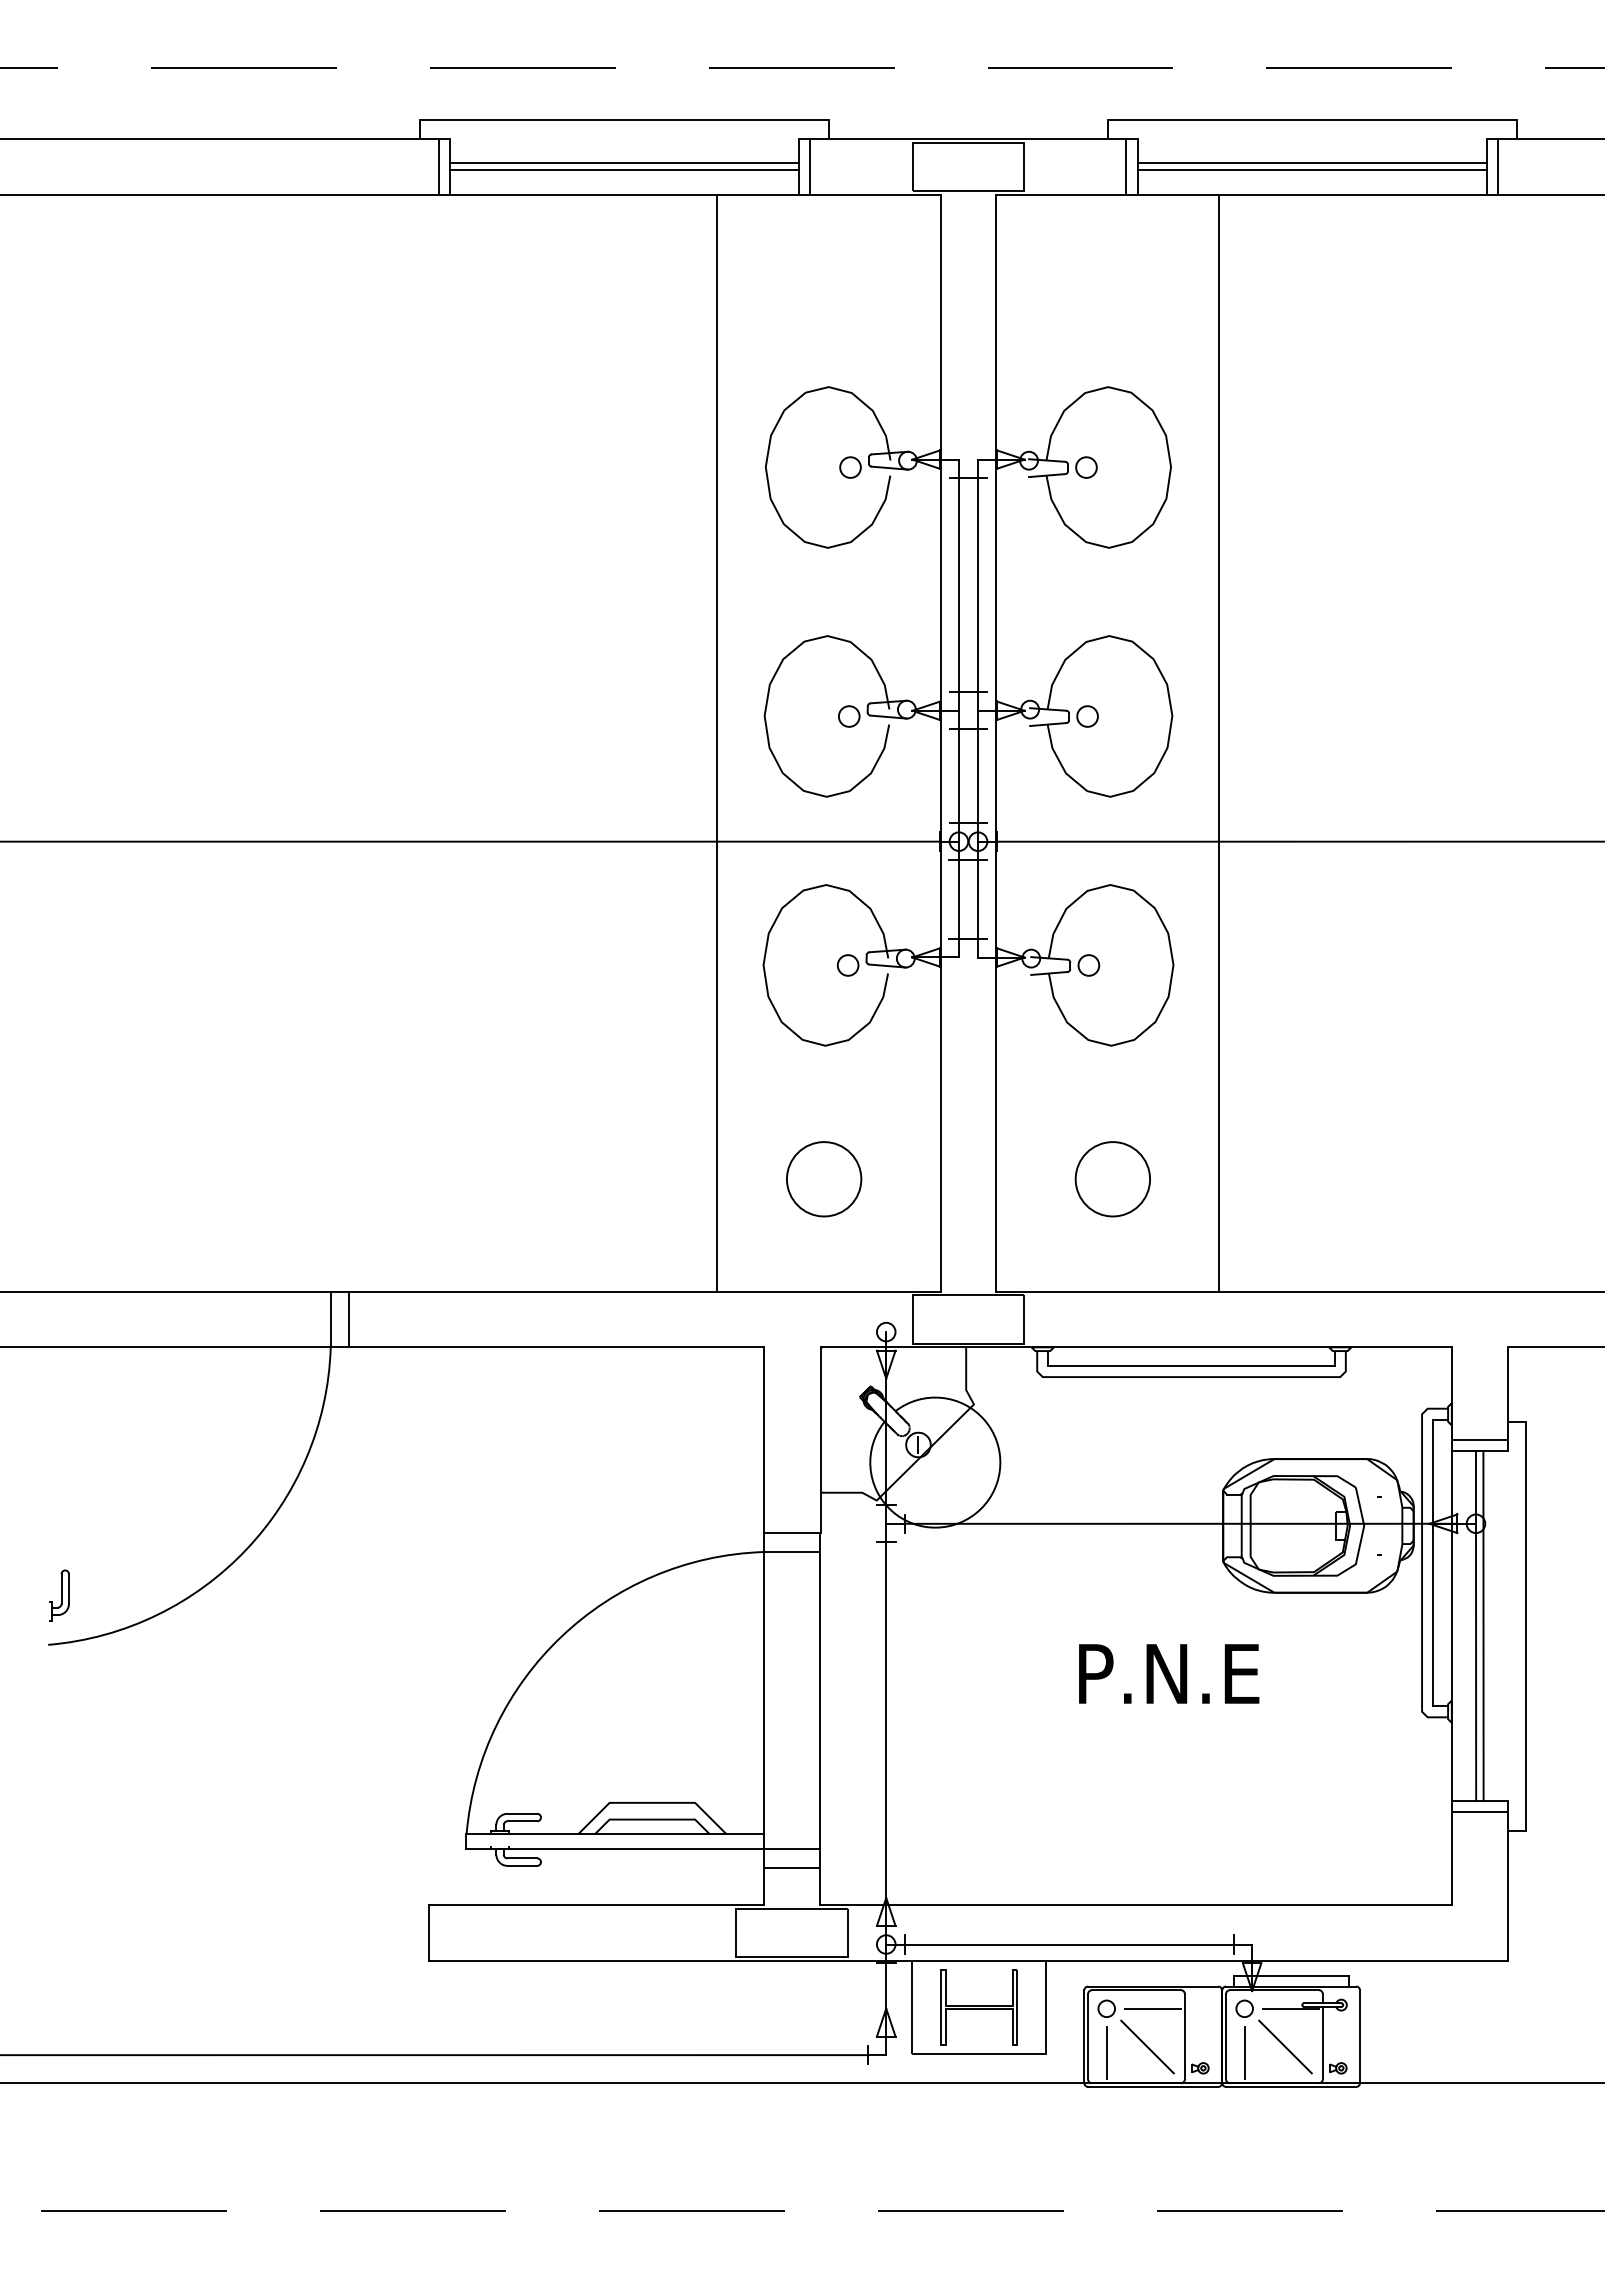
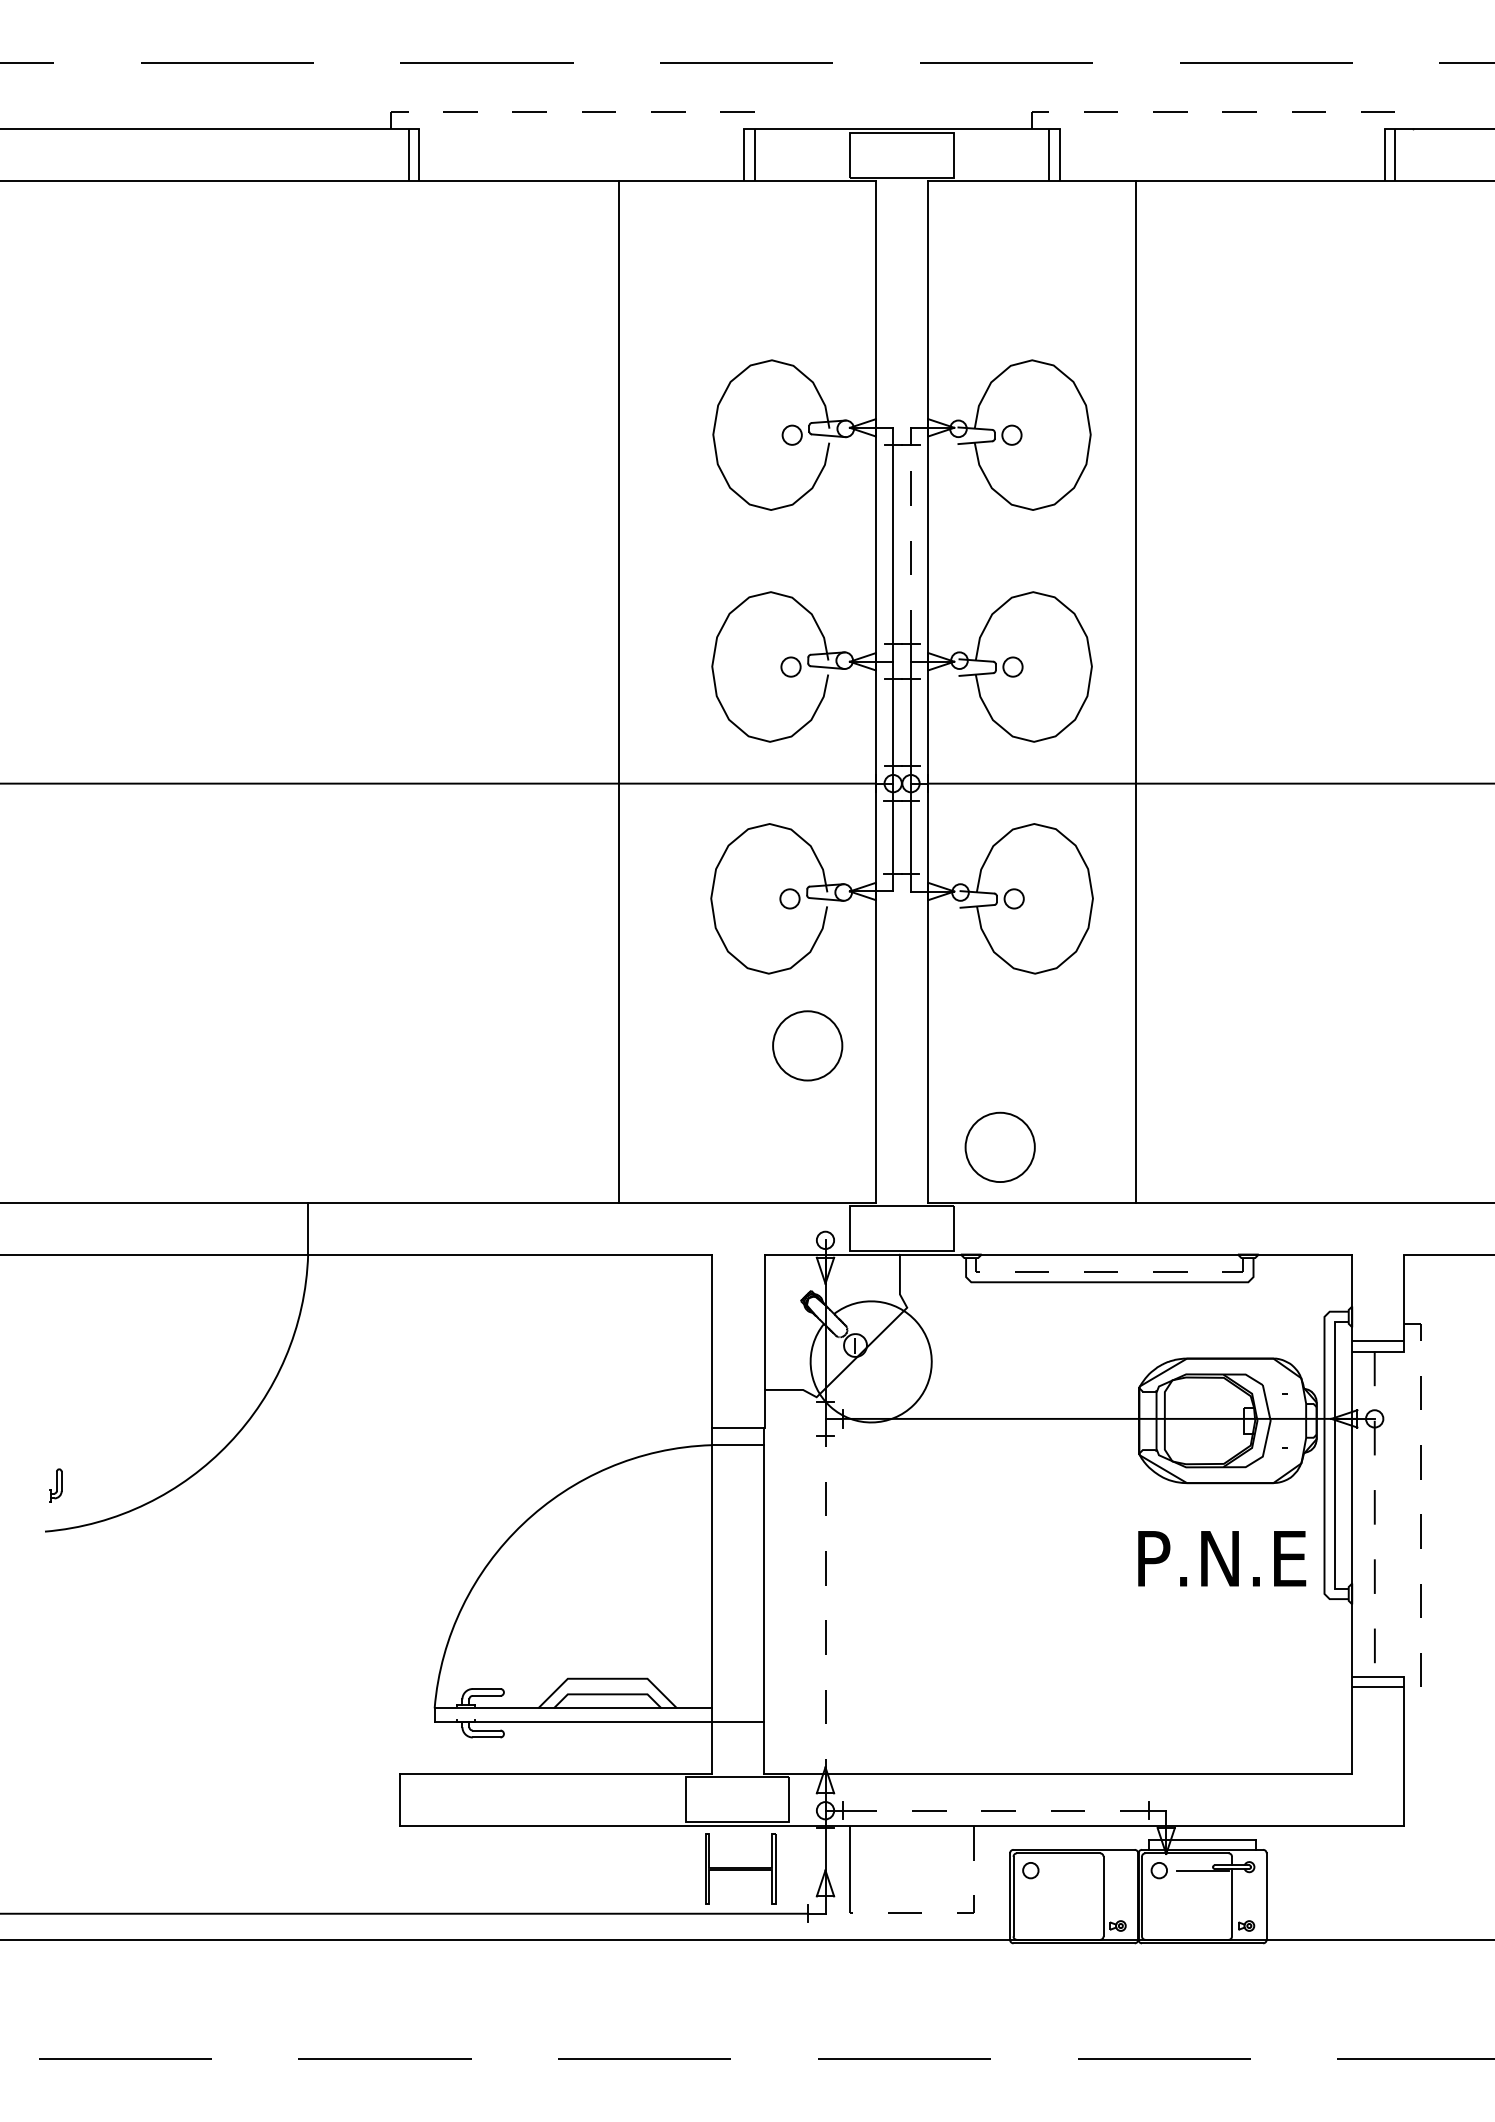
line: (624, 120) -> (581, 112), solid -> dashed
line: (1312, 120) -> (1222, 112), solid -> dashed
line: (624, 163) -> (581, 152), removed
line: (1312, 163) -> (1222, 152), removed
line: (624, 170) -> (581, 158), removed
line: (1312, 170) -> (1222, 158), removed
line: (978, 585) -> (911, 545), solid -> dashed
line: (717, 742) -> (618, 691), moved
circle: (824, 1179) -> (808, 1046), moved
circle: (1112, 1179) -> (999, 1147), moved
line: (349, 1319) -> (325, 1228), removed
line: (1191, 1365) -> (1109, 1271), solid -> dashed
part: (59, 1595) -> (55, 1485), size x0.7
line: (1483, 1625) -> (1381, 1513), removed
line: (1476, 1626) -> (1375, 1514), solid -> dashed
line: (1526, 1626) -> (1421, 1514), solid -> dashed
text: (1169, 1673) -> (1222, 1558), moved
line: (886, 1734) -> (825, 1615), solid -> dashed
line: (791, 1867) -> (737, 1738), removed
line: (1069, 1944) -> (996, 1810), solid -> dashed
part: (978, 2007) -> (740, 1869), moved
line: (1153, 2008) -> (1074, 1870), removed
line: (1147, 2046) -> (1068, 1905), removed
line: (1285, 2046) -> (1197, 1905), removed
line: (1026, 2053) -> (956, 1912), solid -> dashed
line: (1106, 2053) -> (1030, 1912), removed
line: (1244, 2053) -> (1159, 1912), removed

